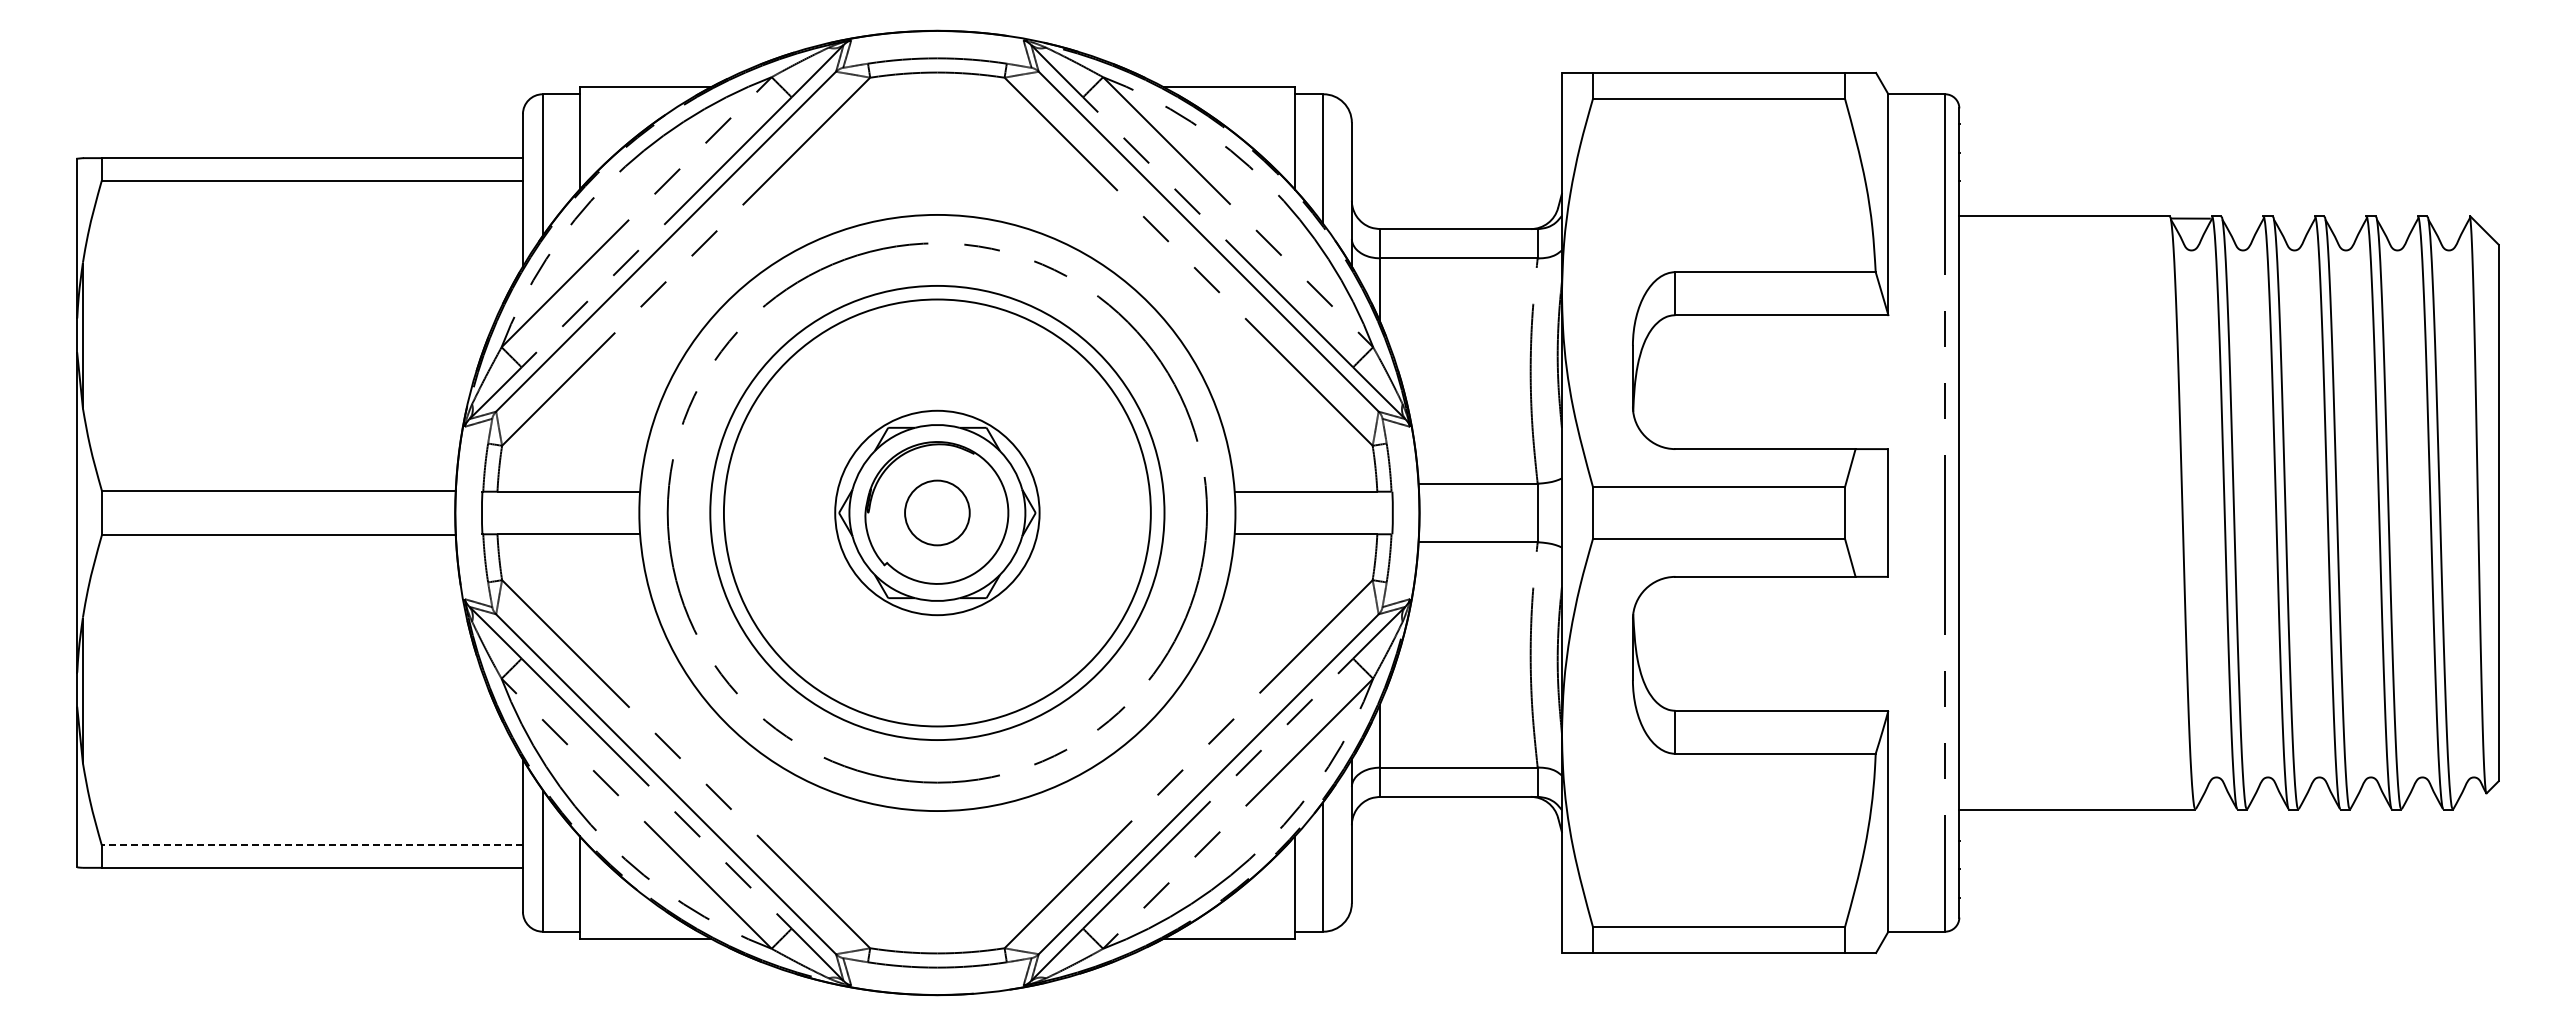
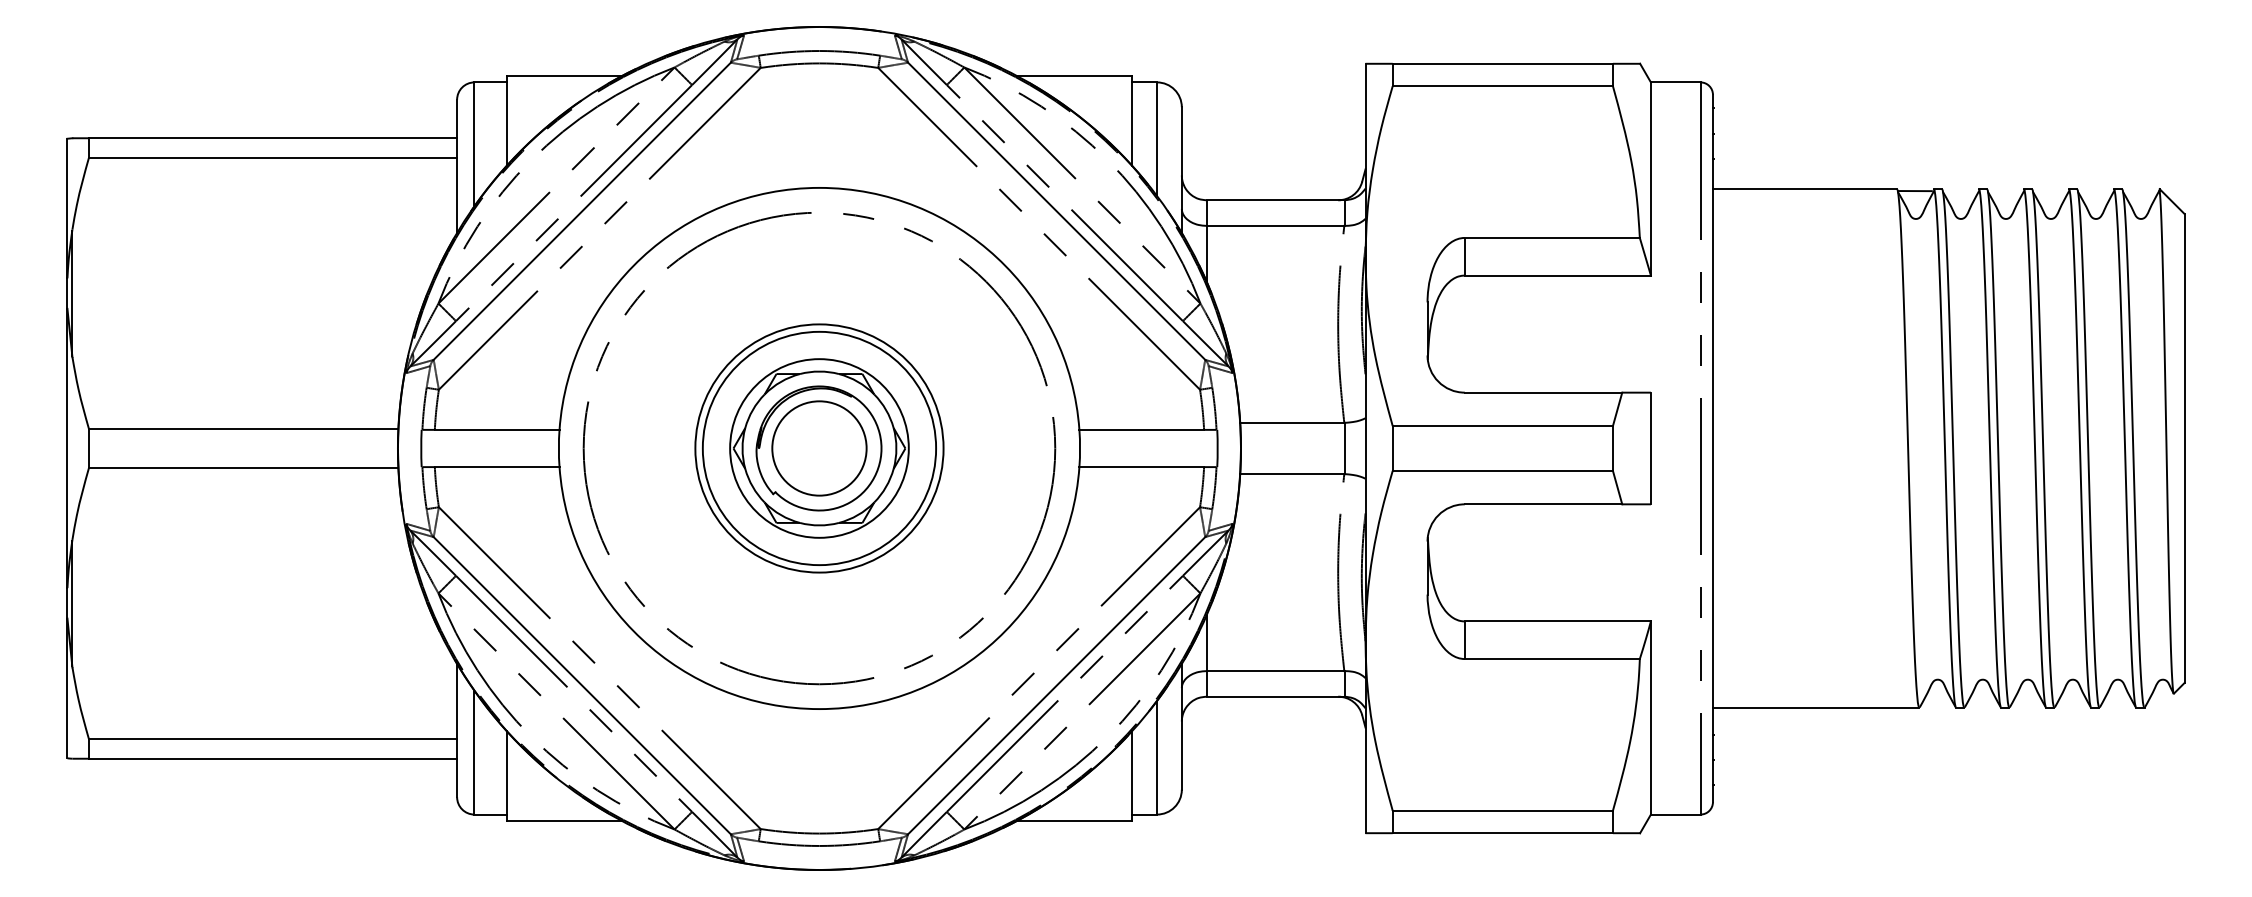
circle: (936, 512) -> (818, 448), size x0.62
circle: (937, 512) -> (819, 448), size x0.62
circle: (937, 512) -> (819, 448), size x1.67
line: (312, 845) -> (273, 739), dashed -> solid

